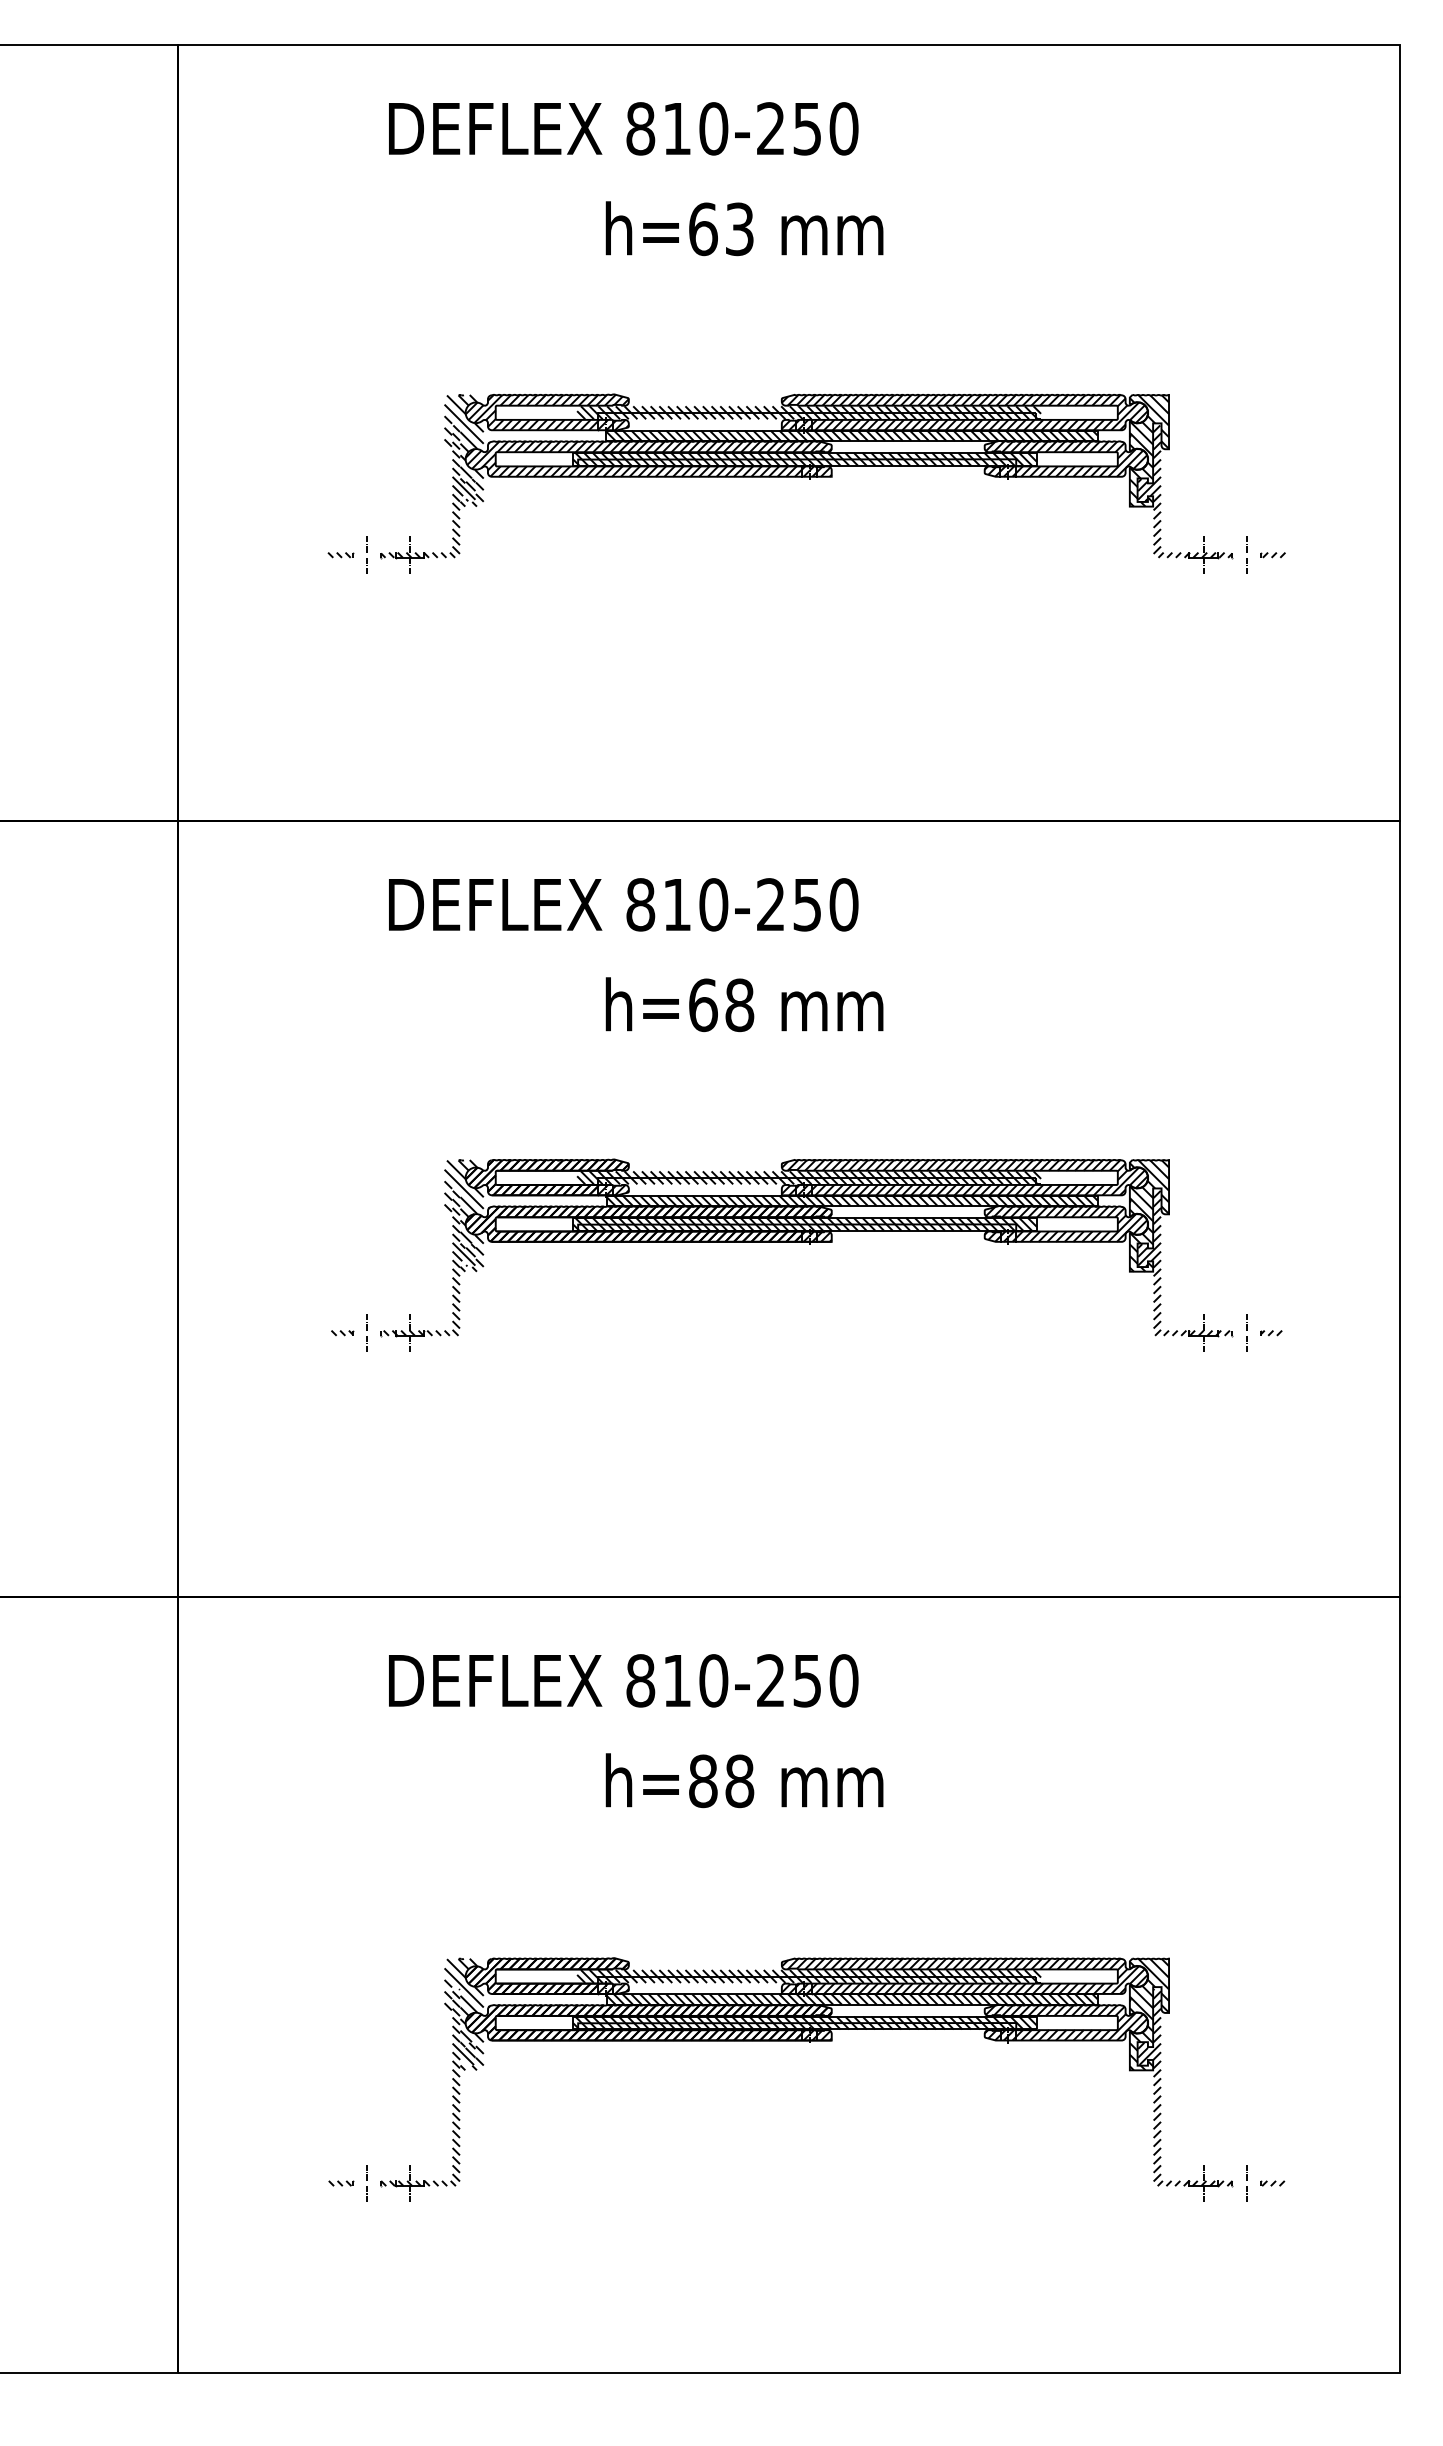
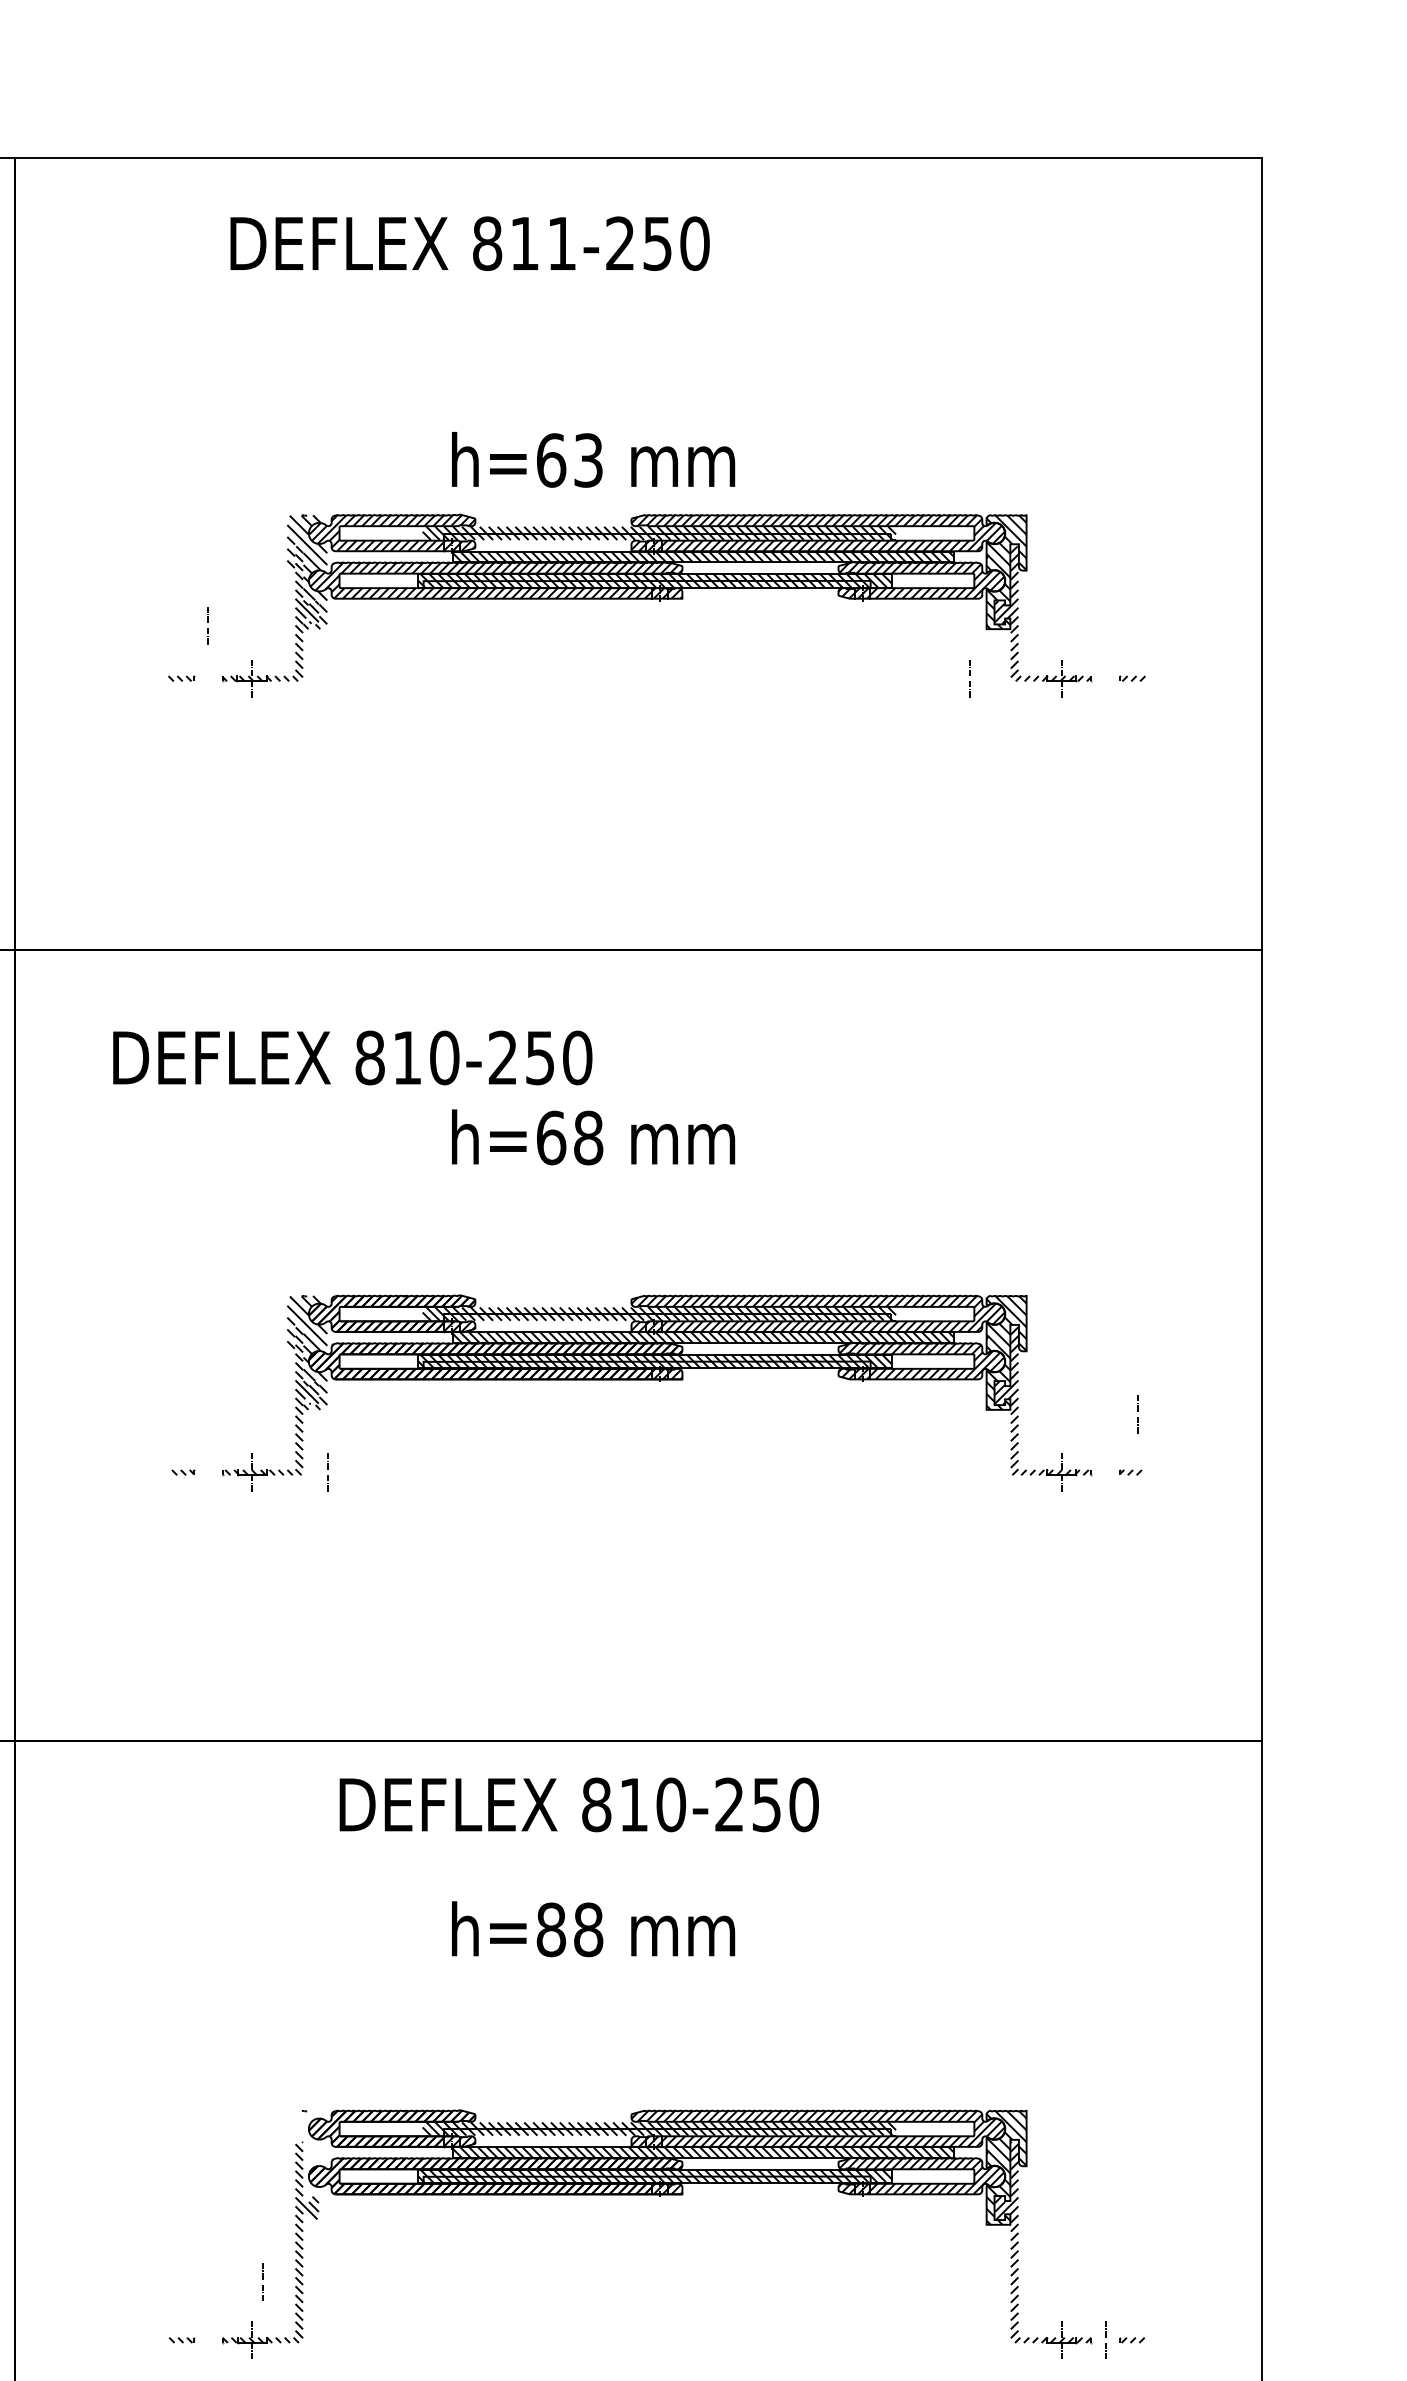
text: (713, 128) -> (561, 243), 810-250 -> 811-250
text: (744, 228) -> (593, 459), moved
line: (366, 552) -> (207, 622), moved
line: (1246, 552) -> (969, 675), moved
text: (623, 904) -> (352, 1057), moved
line: (366, 1330) -> (327, 1469), moved
line: (1246, 1330) -> (1138, 1411), moved
text: (623, 1680) -> (579, 1804), moved
hatch: (463, 2014) -> (306, 2167), removed
line: (366, 2180) -> (262, 2279), moved

